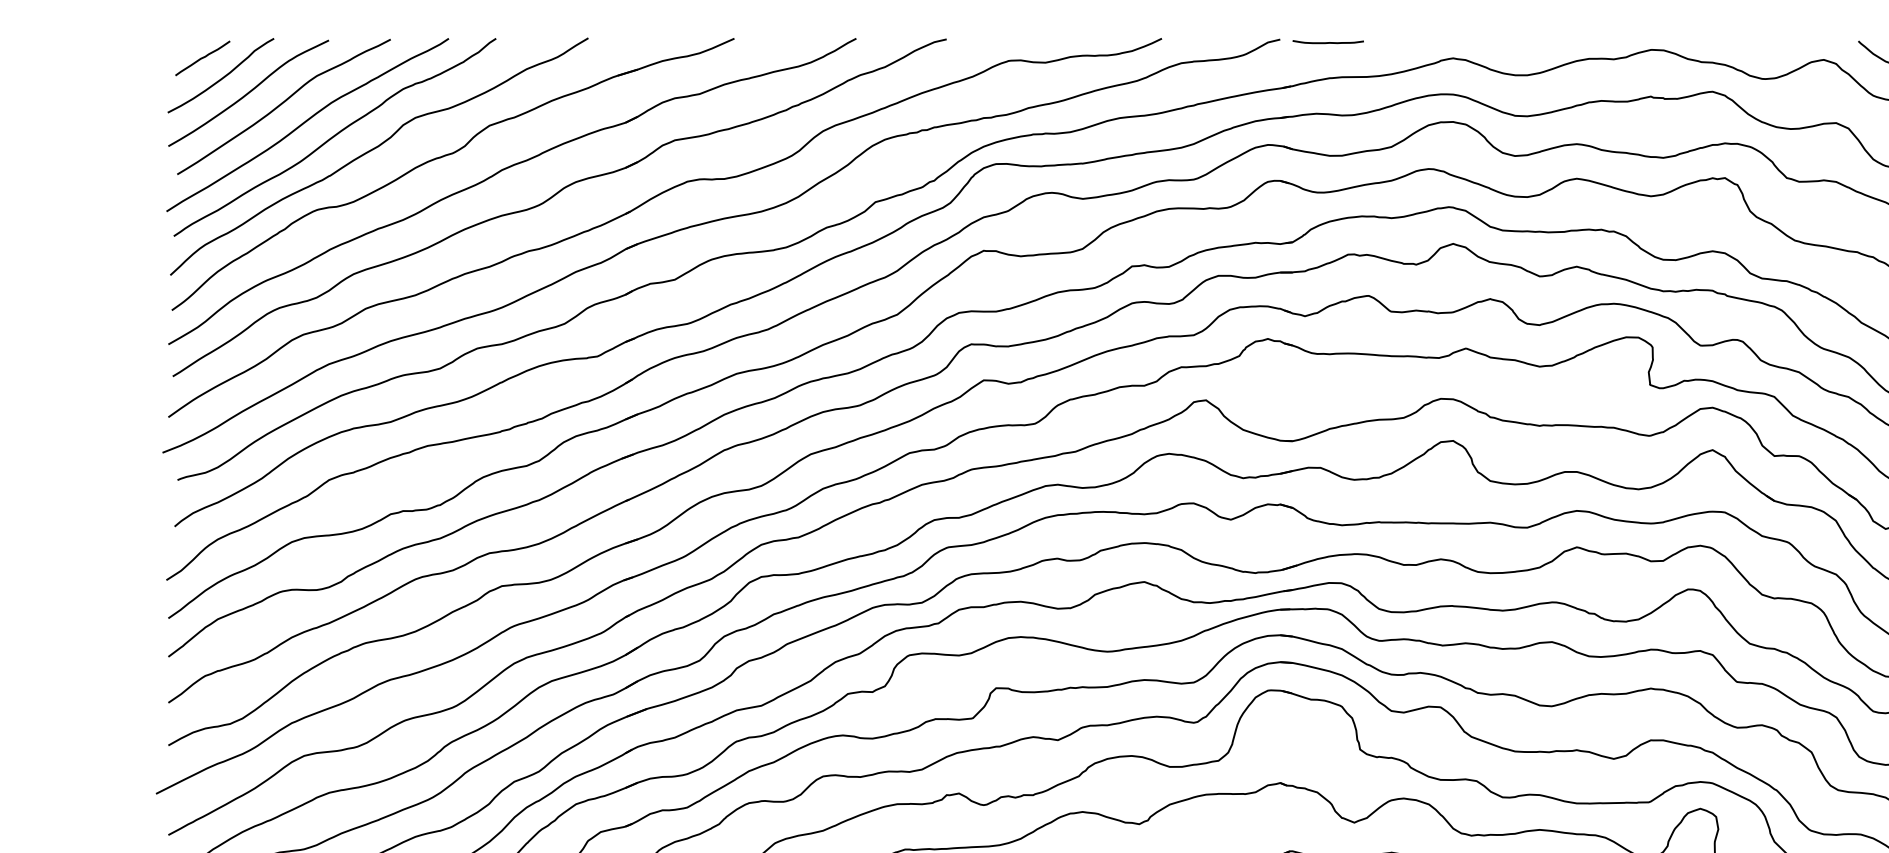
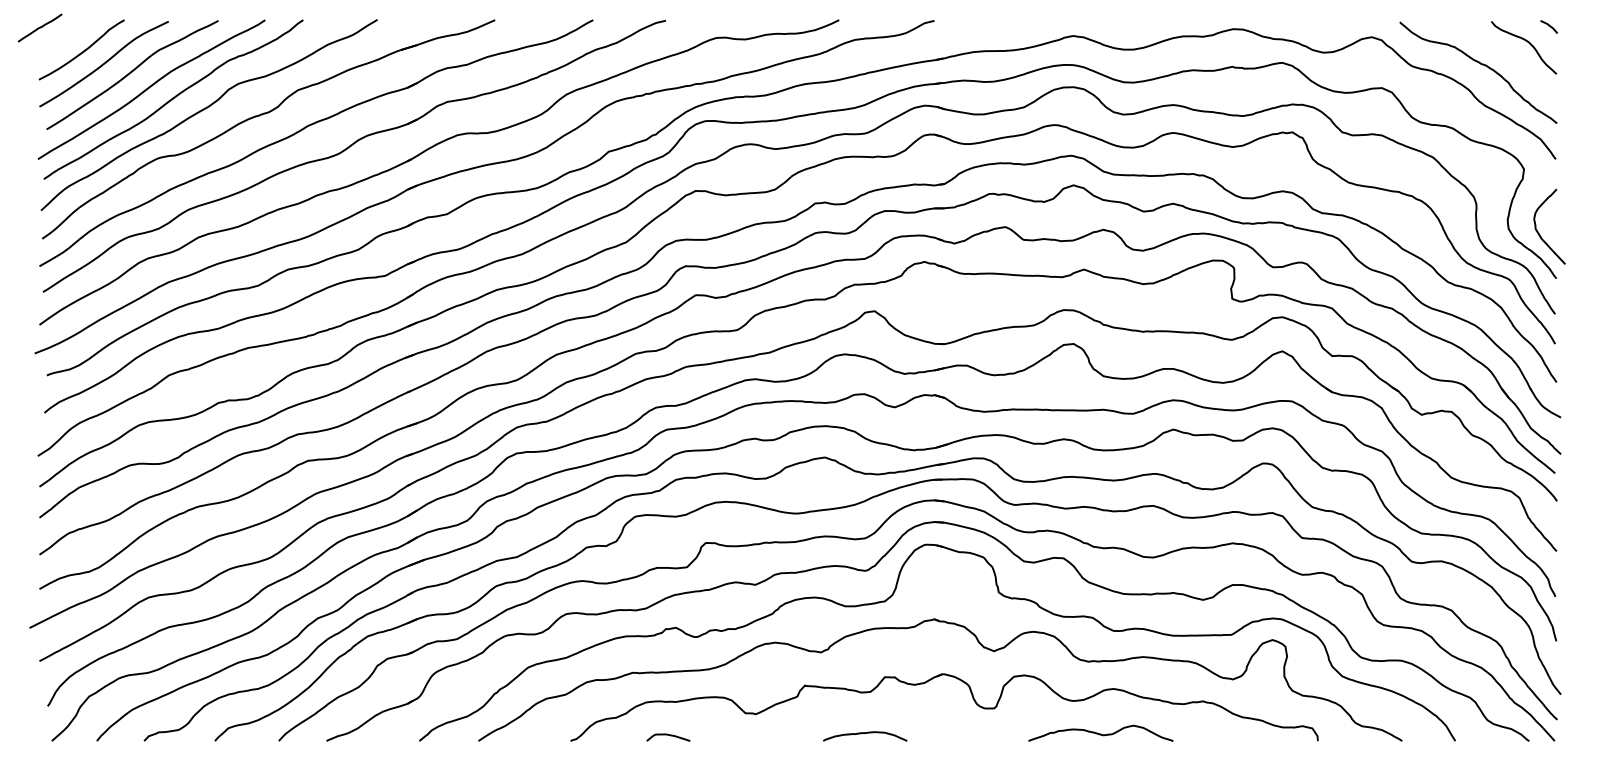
line: (1327, 41) -> (972, 22), removed
line: (201, 57) -> (39, 27), moved

